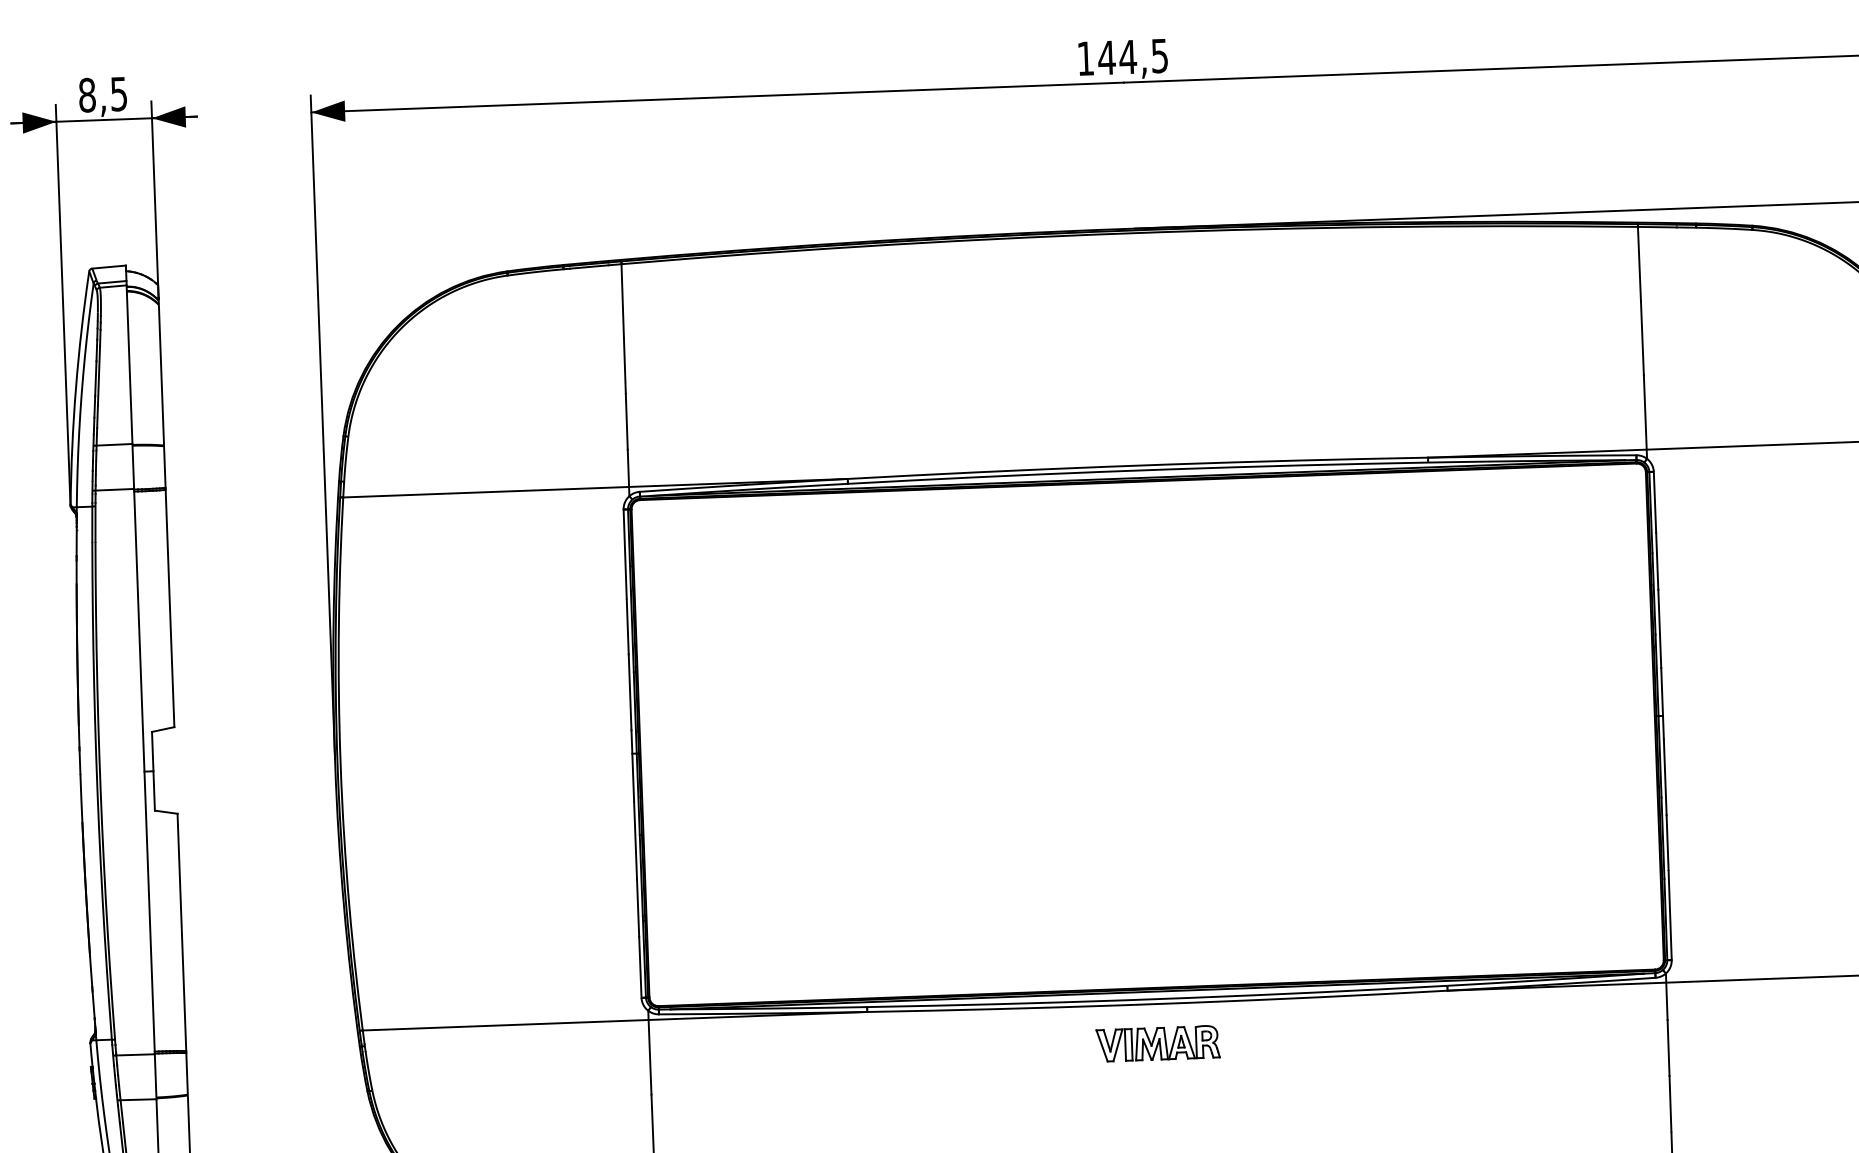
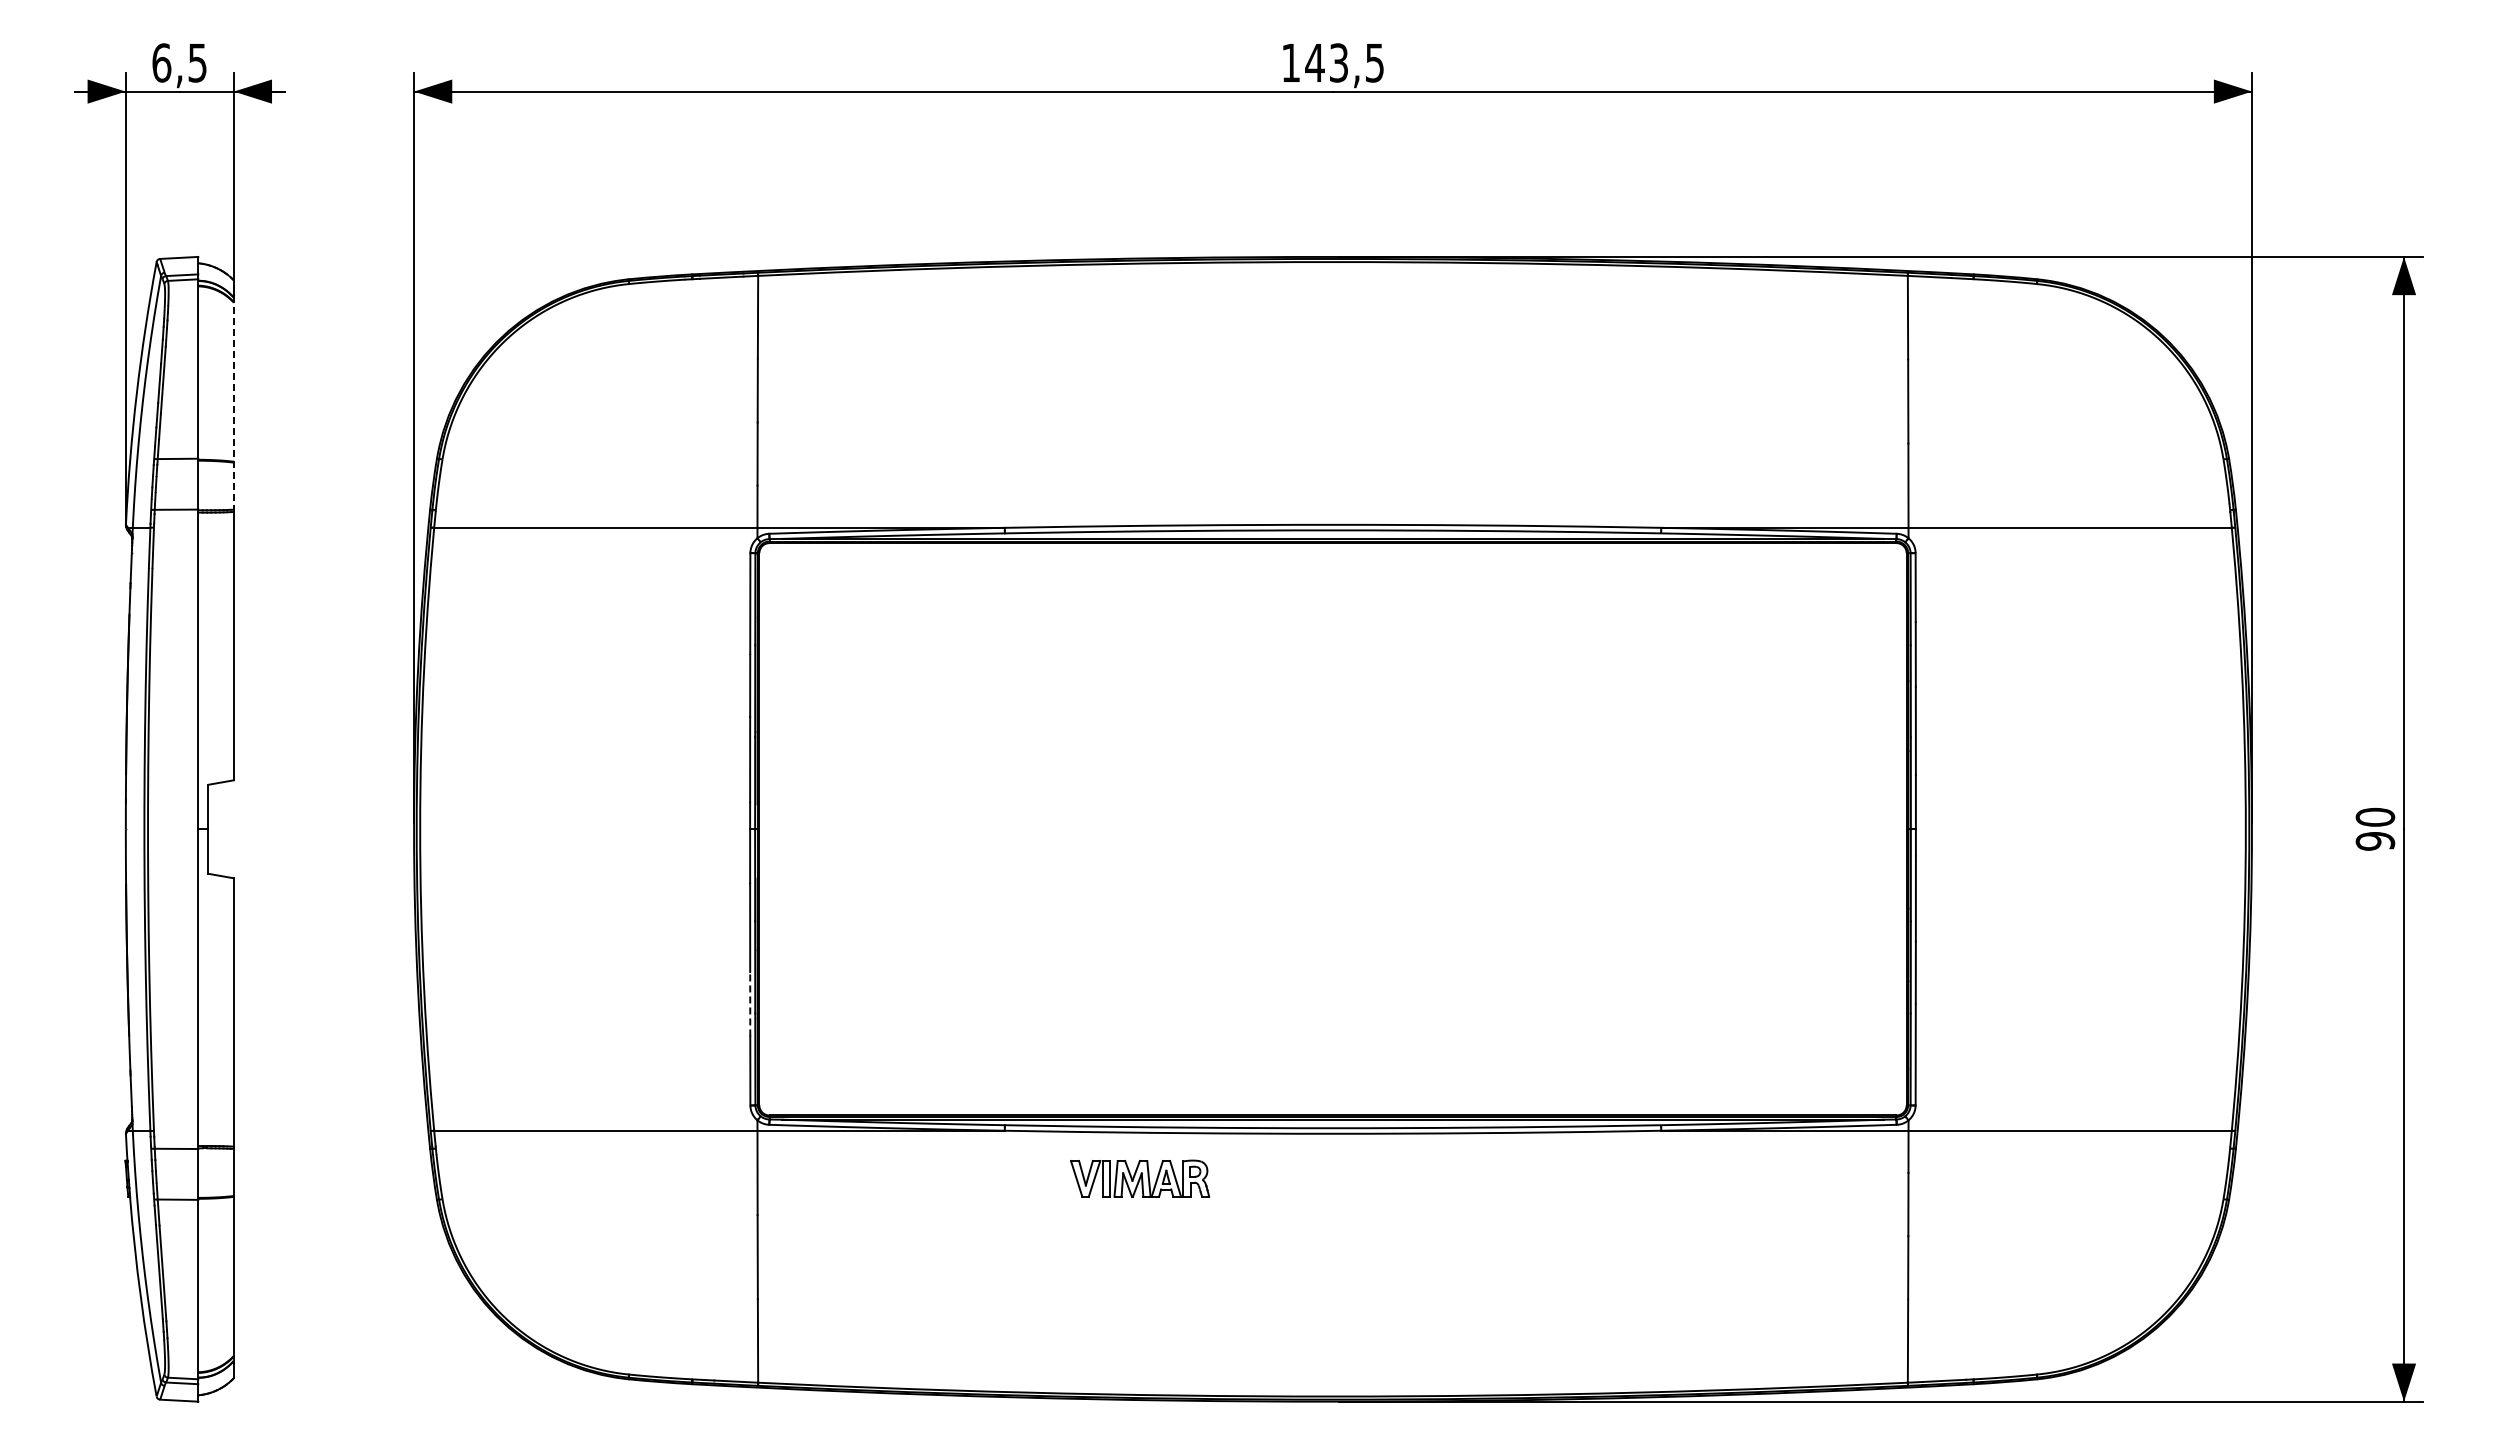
text: (1127, 56) -> (1338, 62), 144,5 -> 143,5
text: (87, 94) -> (161, 62), 8,5 -> 6,5
line: (161, 387) -> (233, 396), solid -> dashed
line: (638, 907) -> (750, 1003), solid -> dashed
part: (1158, 1043) -> (1140, 1178), moved

